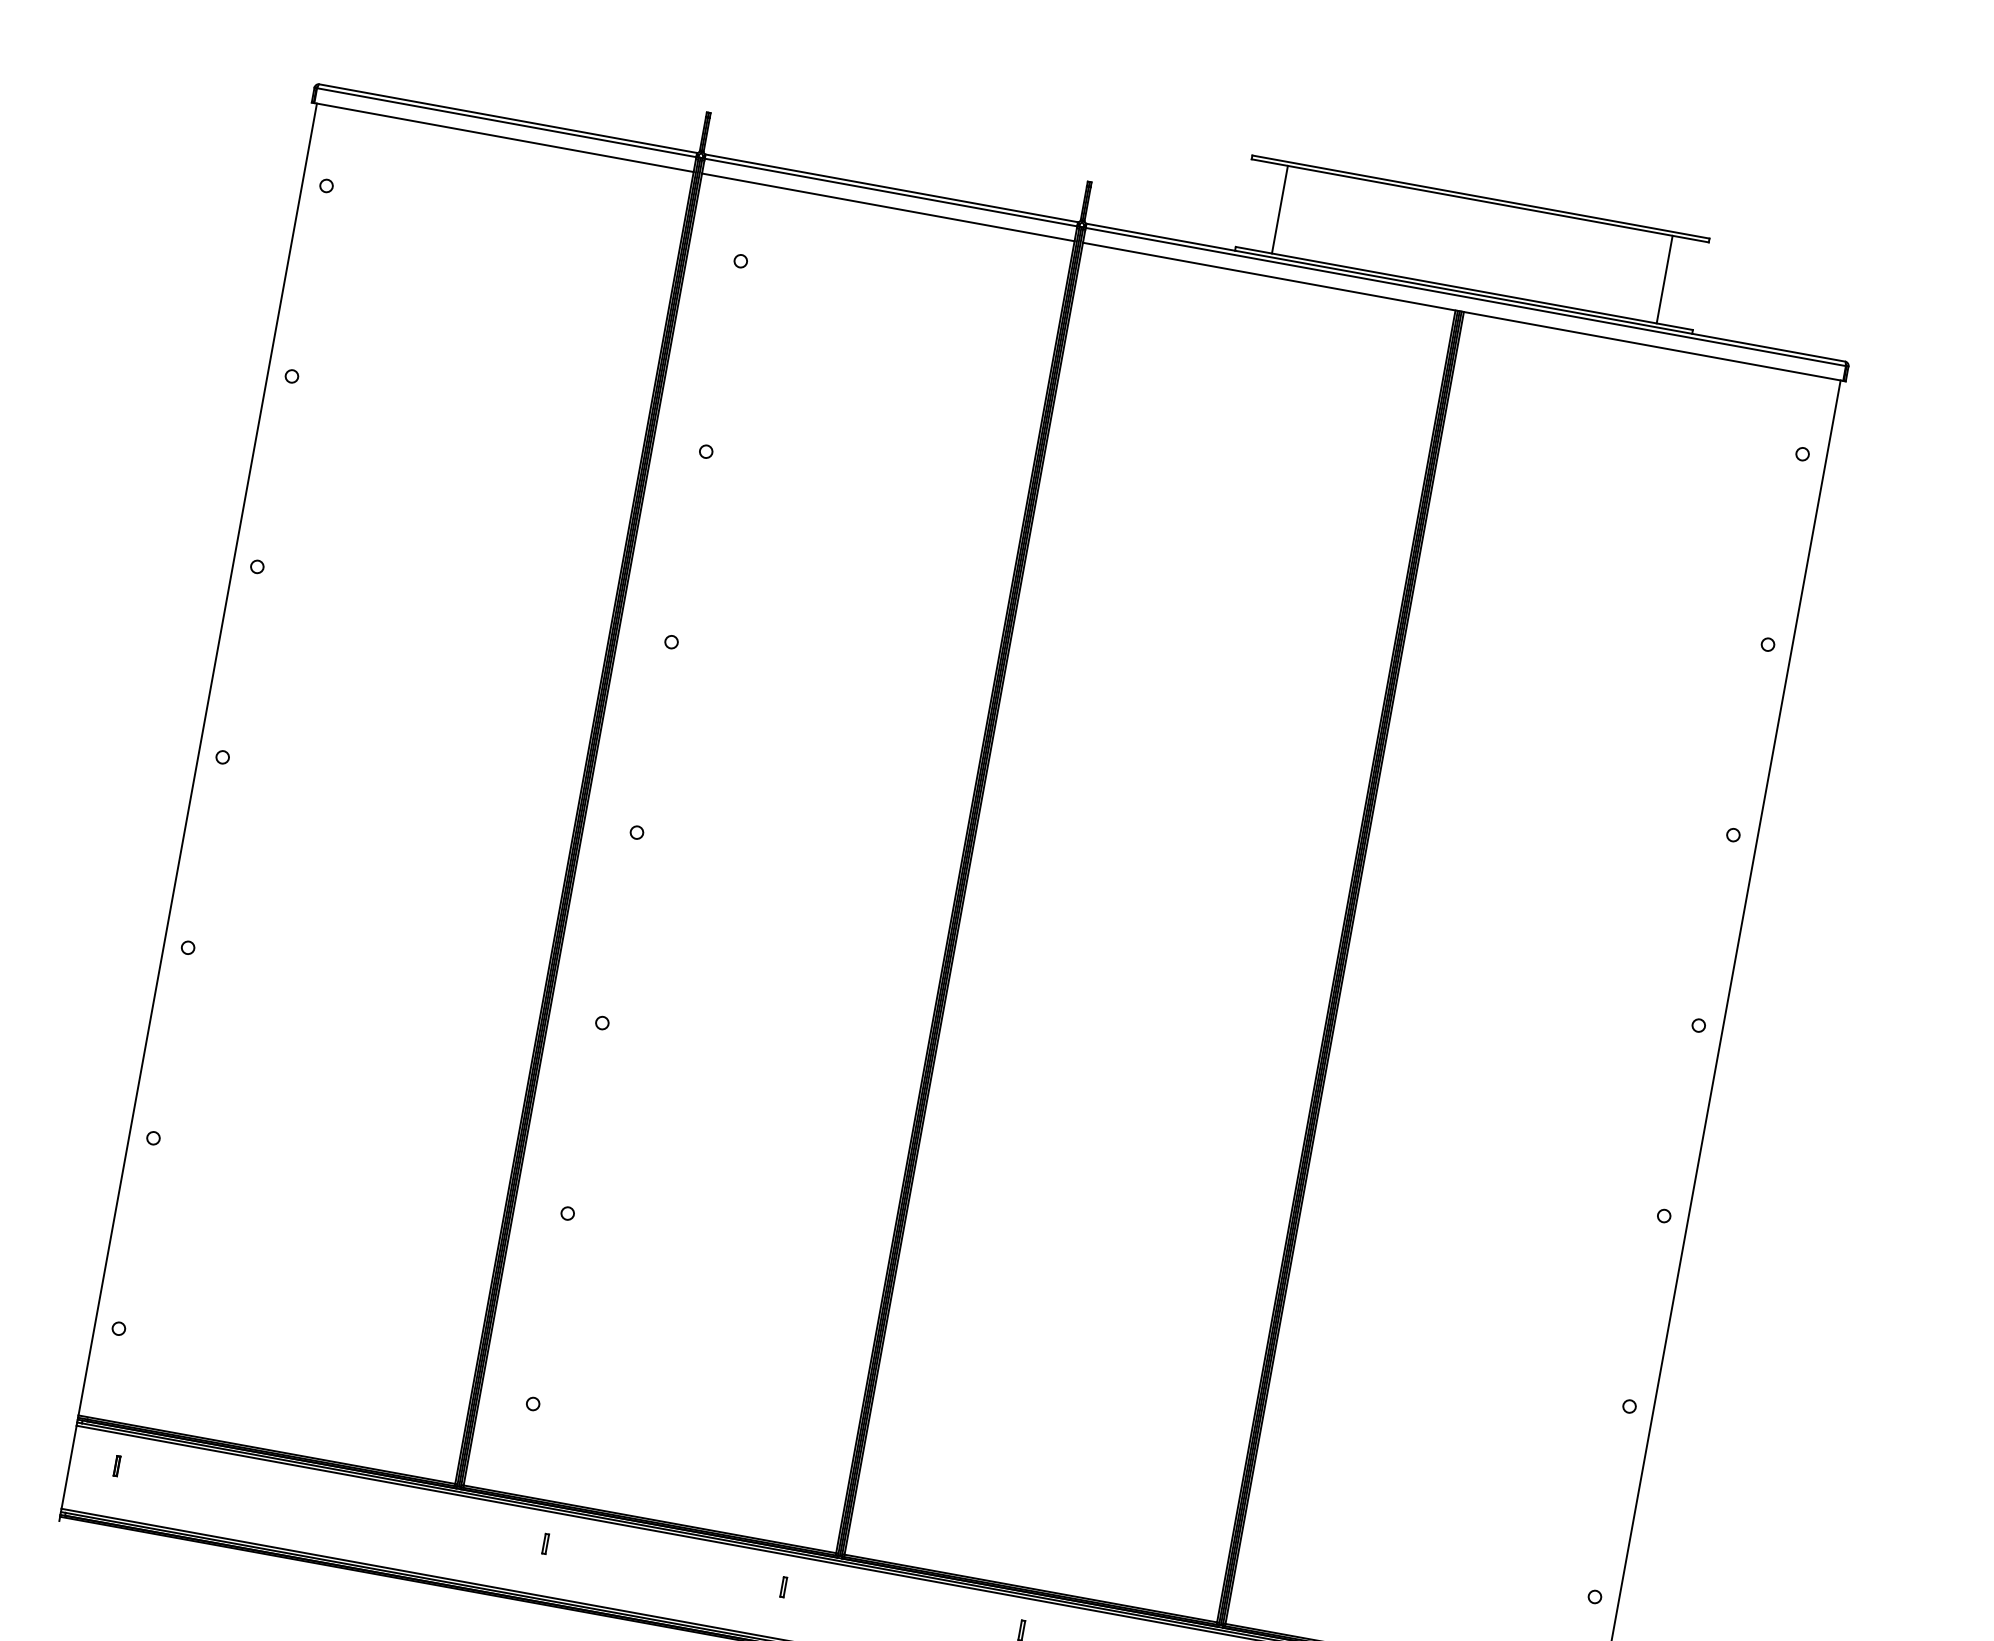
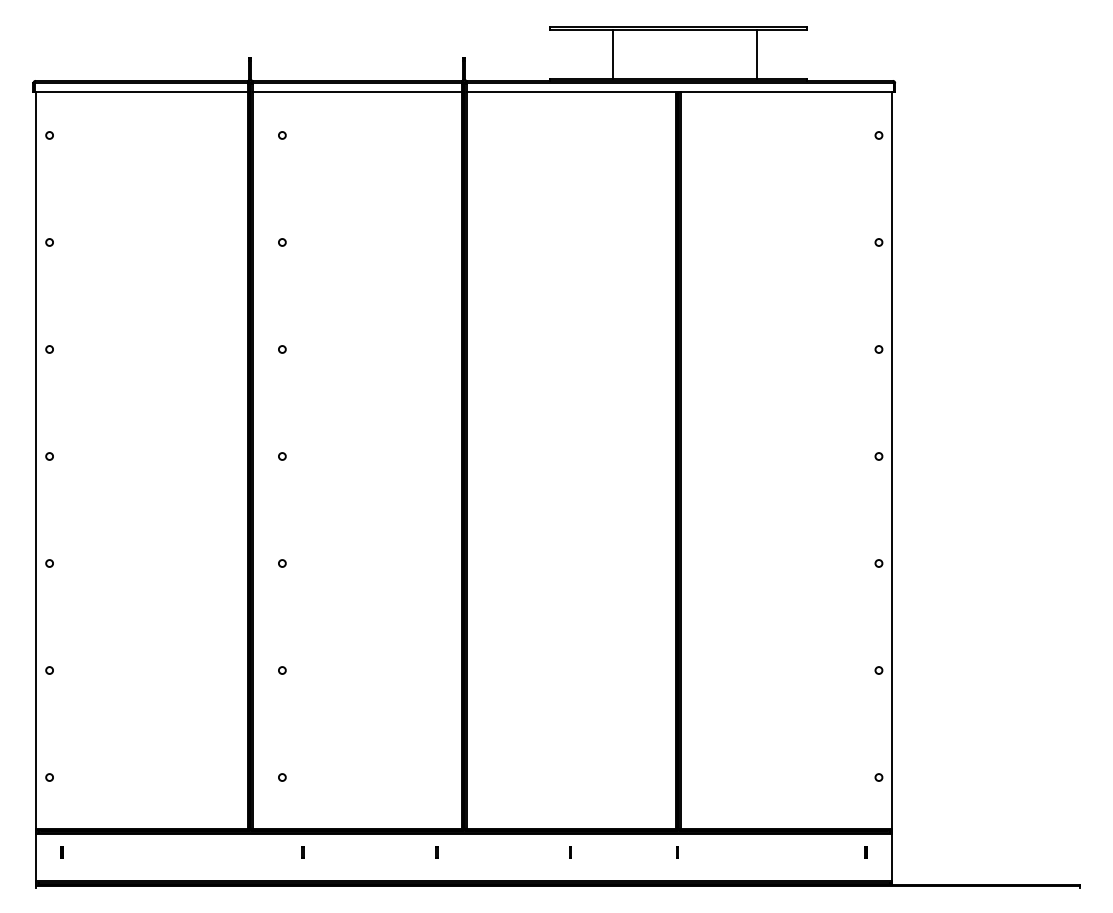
line: (1280, 208) -> (612, 53), moved
line: (1664, 278) -> (756, 53), moved

